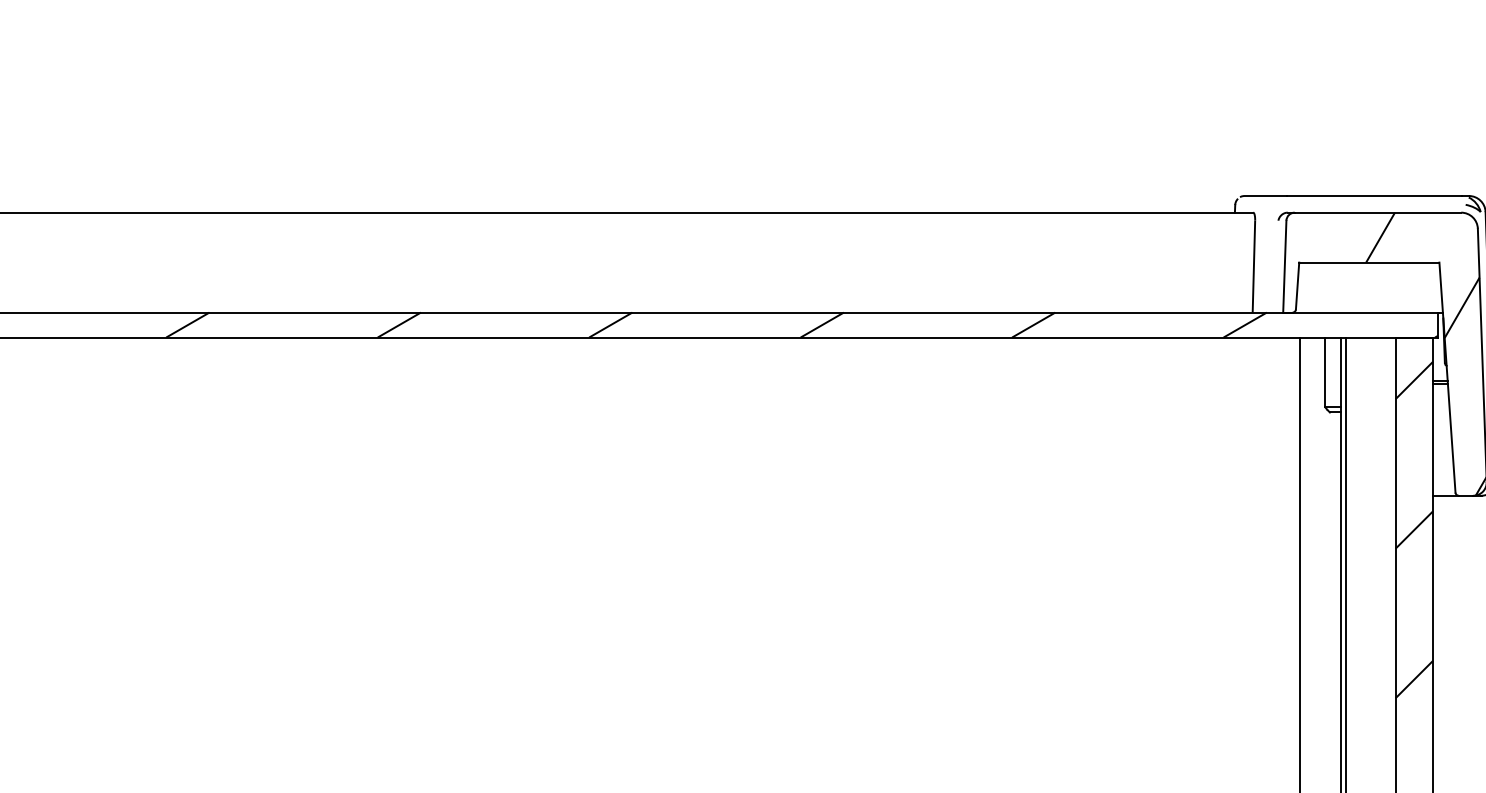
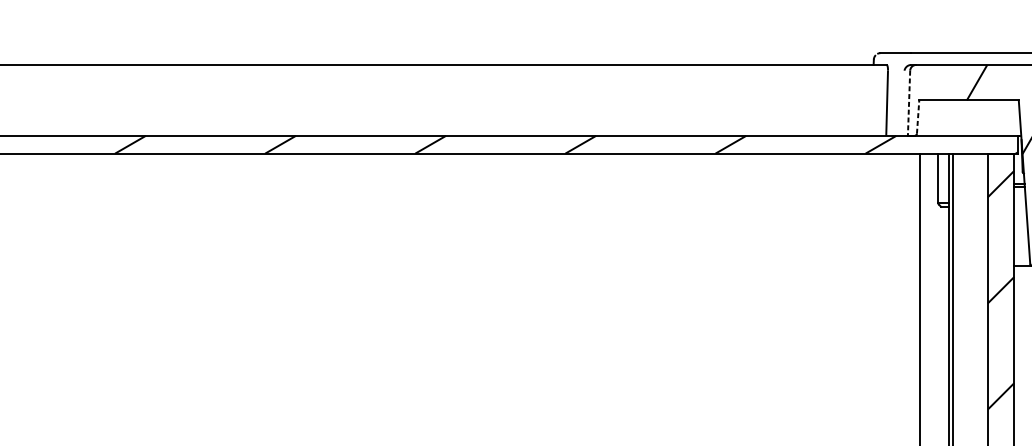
line: (1284, 266) -> (908, 103), solid -> dashed
line: (1297, 285) -> (918, 116), solid -> dashed

